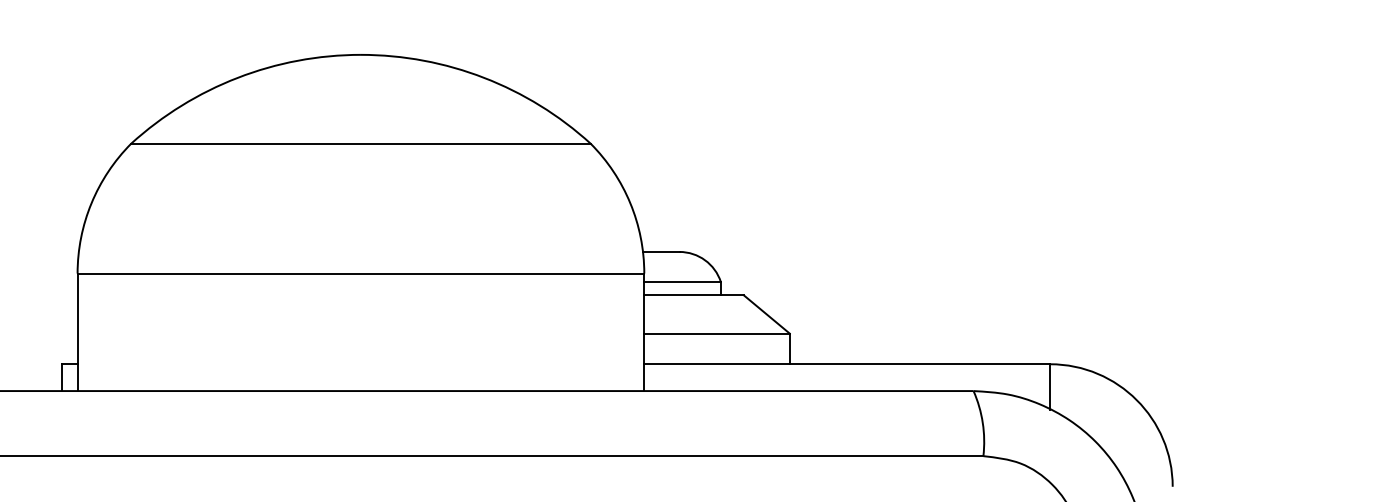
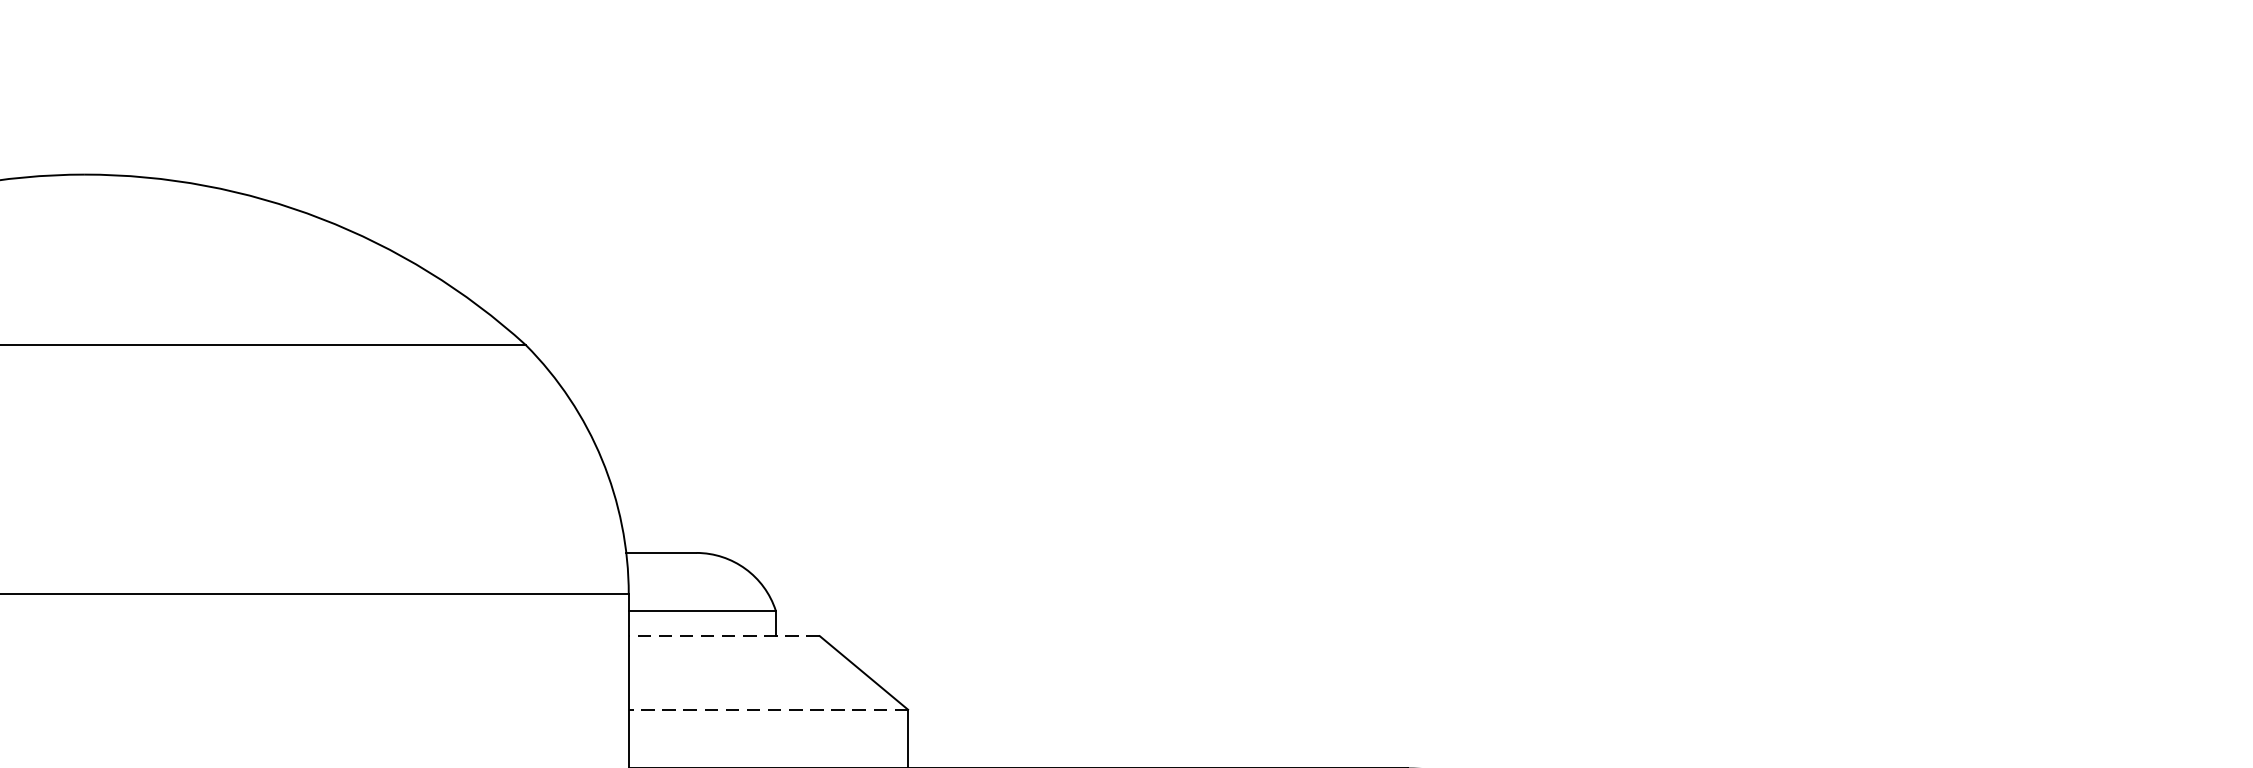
line: (694, 295) -> (725, 636), solid -> dashed
line: (717, 333) -> (769, 709), solid -> dashed

